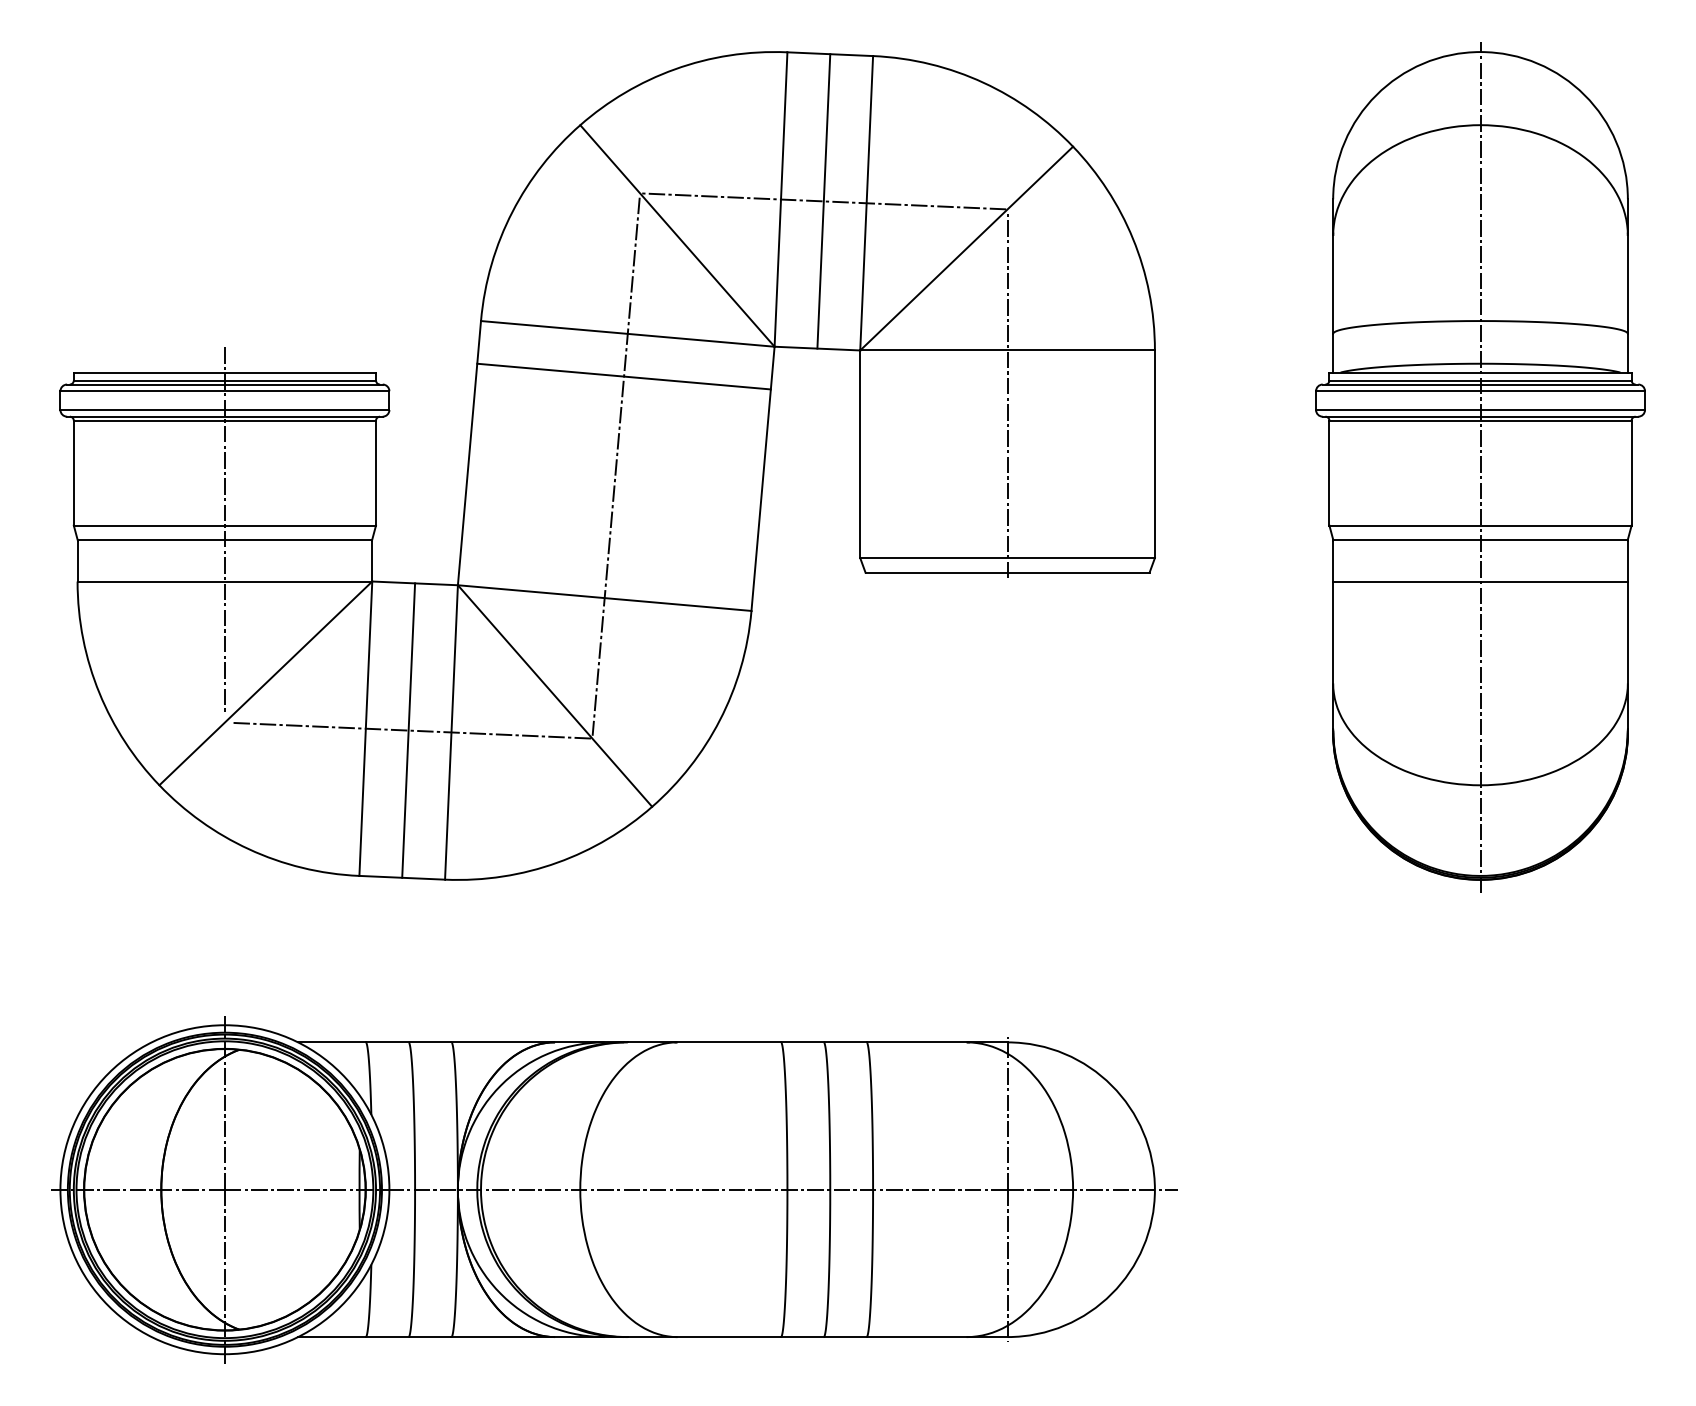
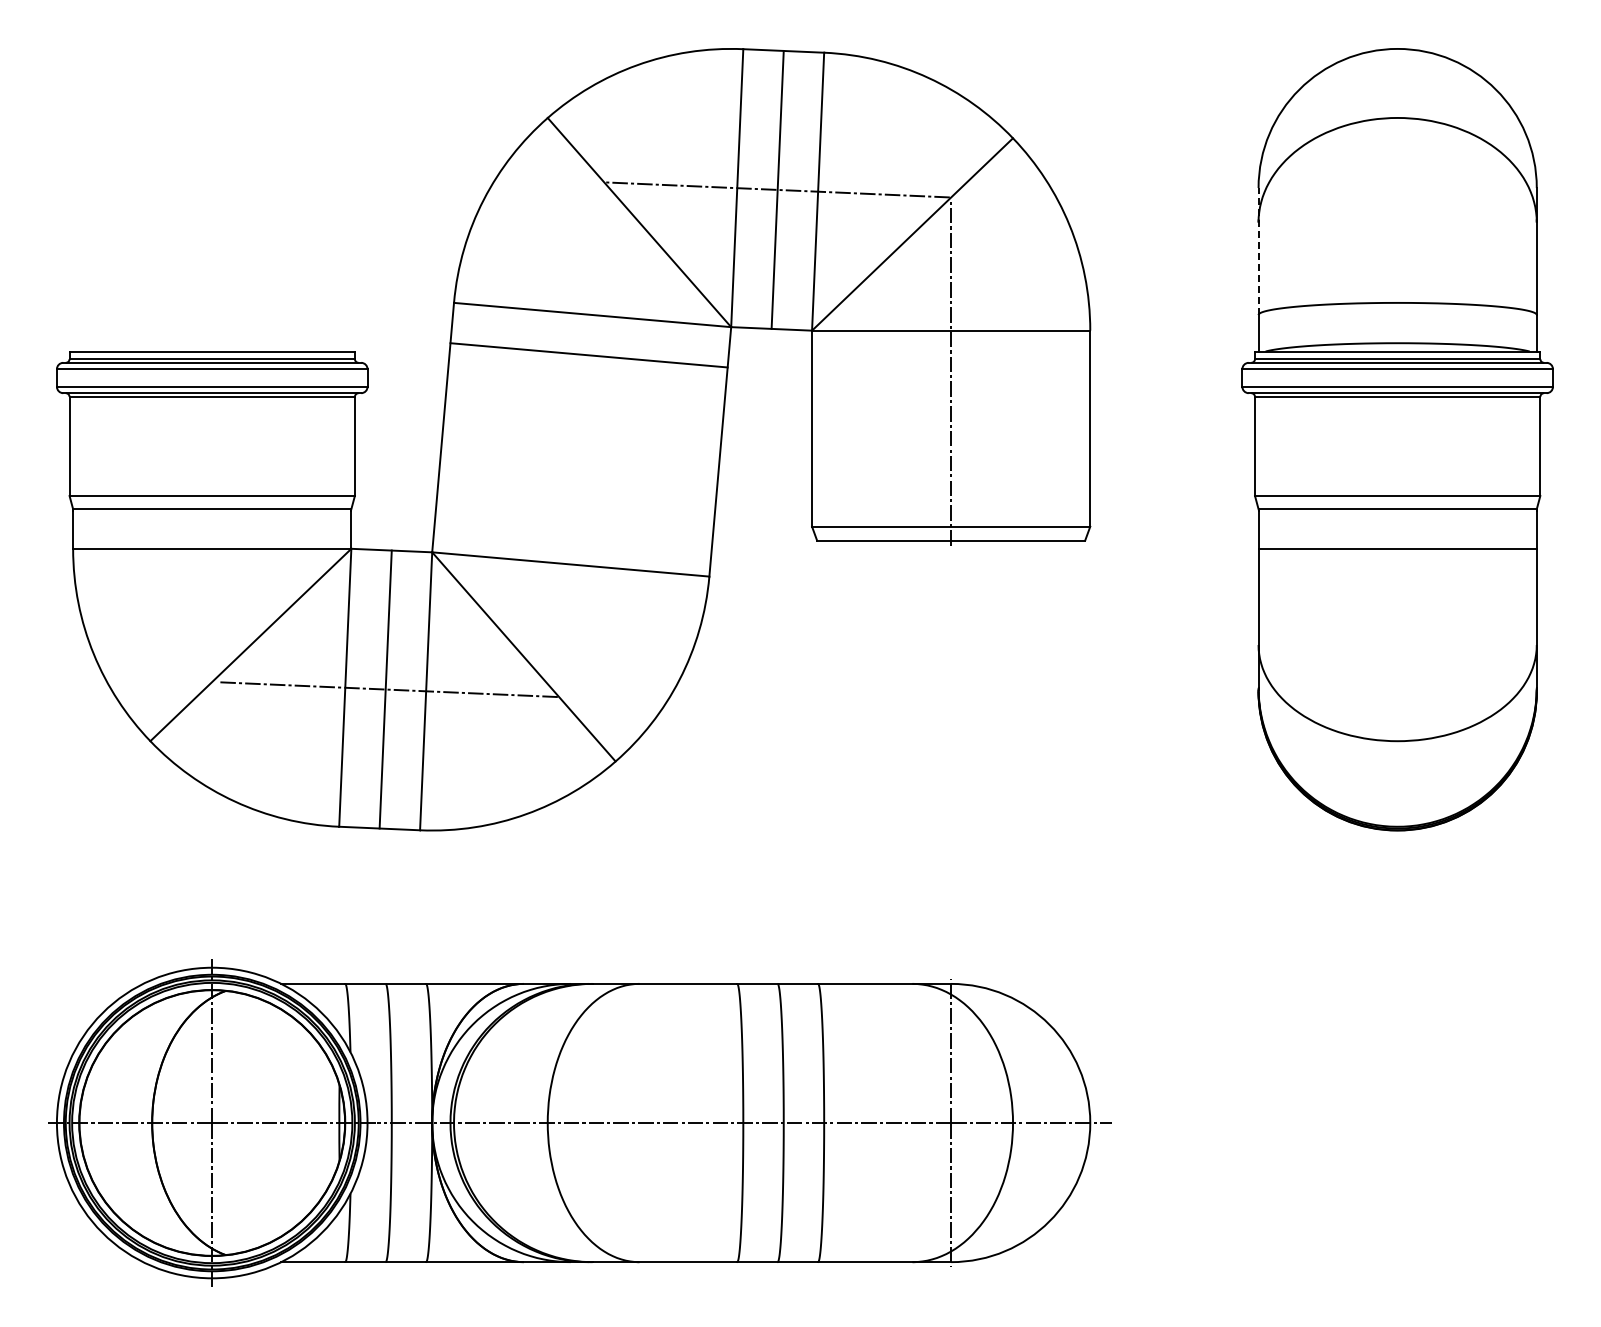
line: (1333, 266) -> (1258, 251), solid -> dashed
line: (616, 466) -> (581, 440), removed
line: (1480, 466) -> (1397, 440), removed
line: (225, 530) -> (212, 500), removed

